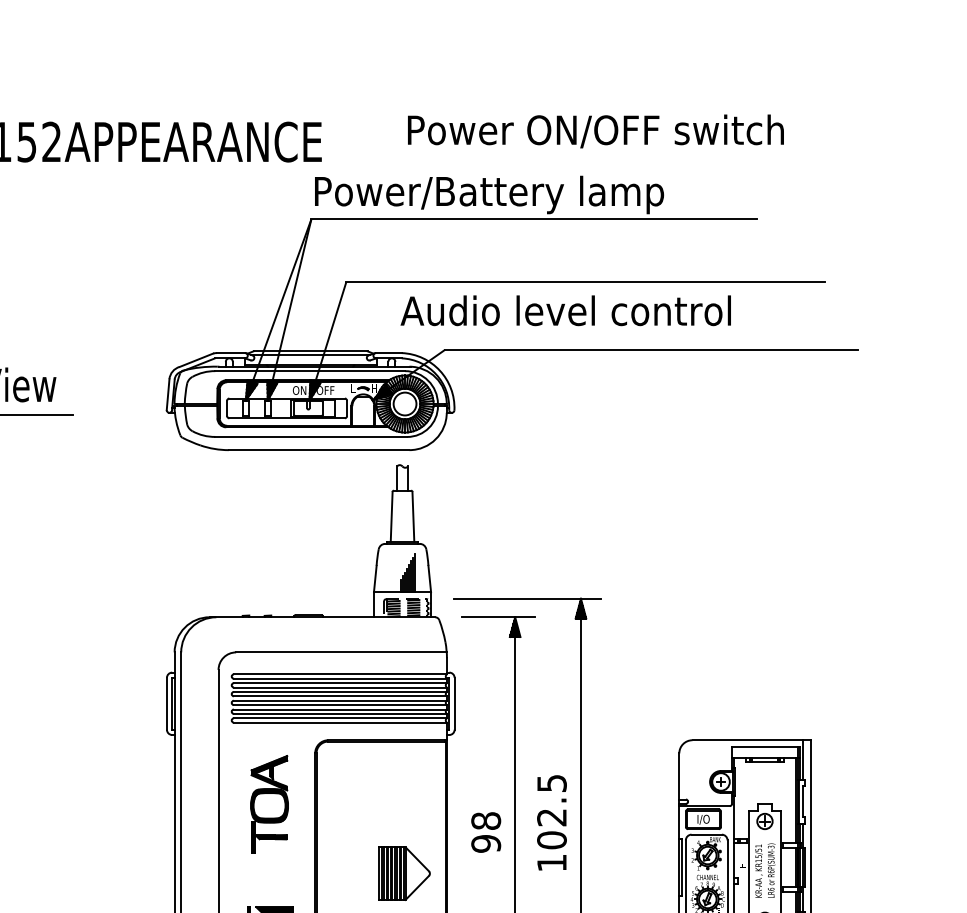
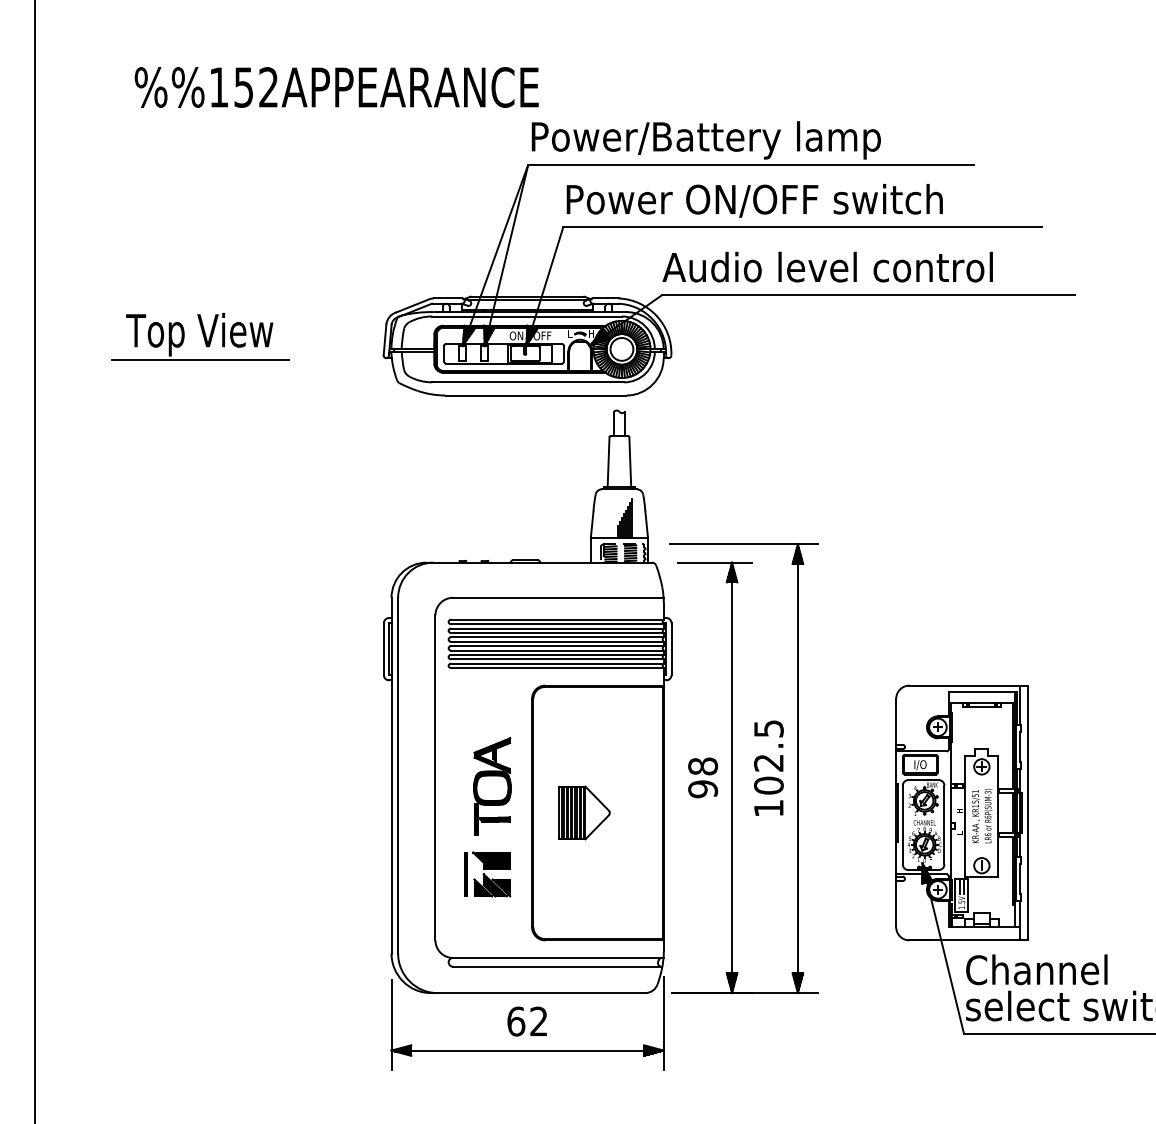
text: (595, 131) -> (754, 200), moved
text: (565, 310) -> (827, 266), moved
part: (269, 804) -> (492, 786), moved
part: (404, 873) -> (584, 812), moved

